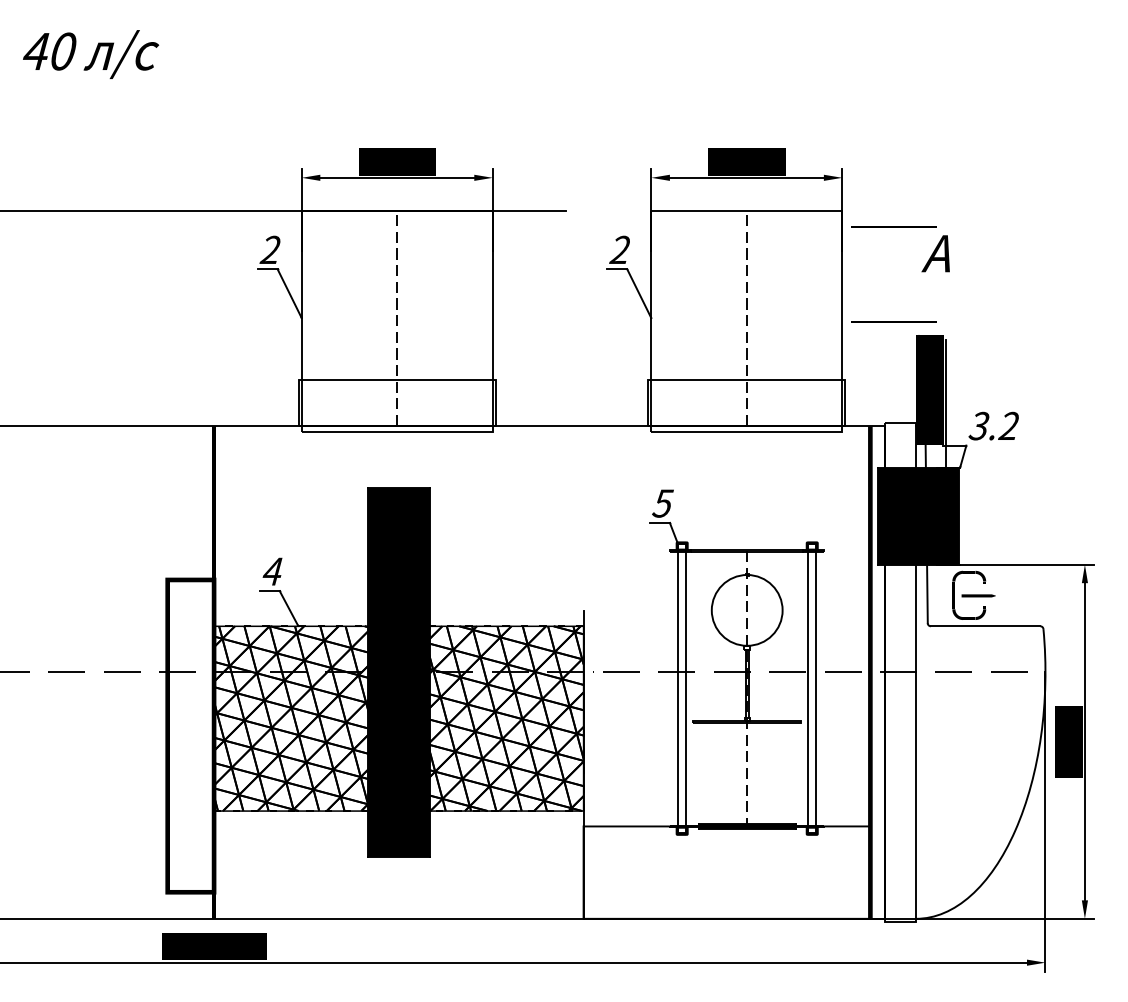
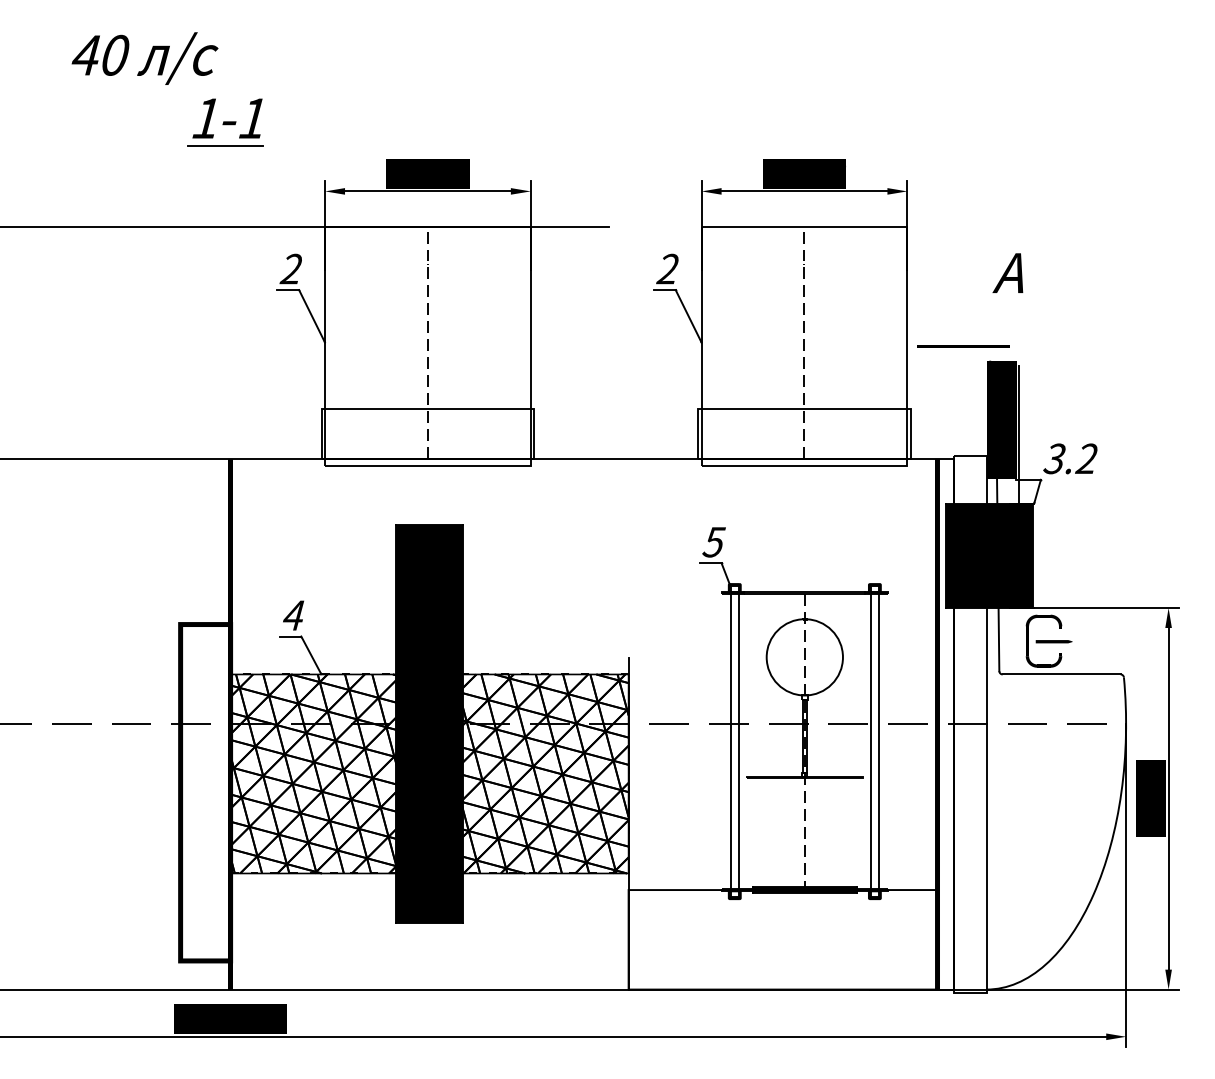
text: (90, 54) -> (144, 58), moved
part: (209, 113) -> (225, 122), added
line: (894, 227) -> (963, 244), removed

